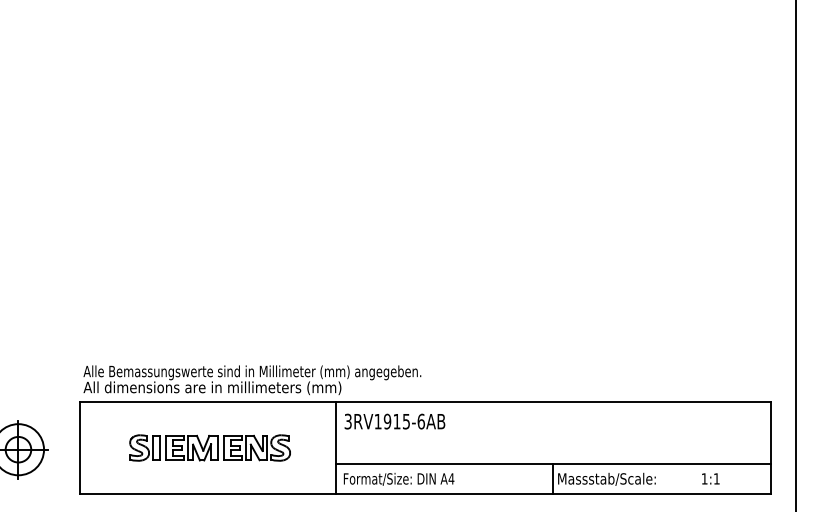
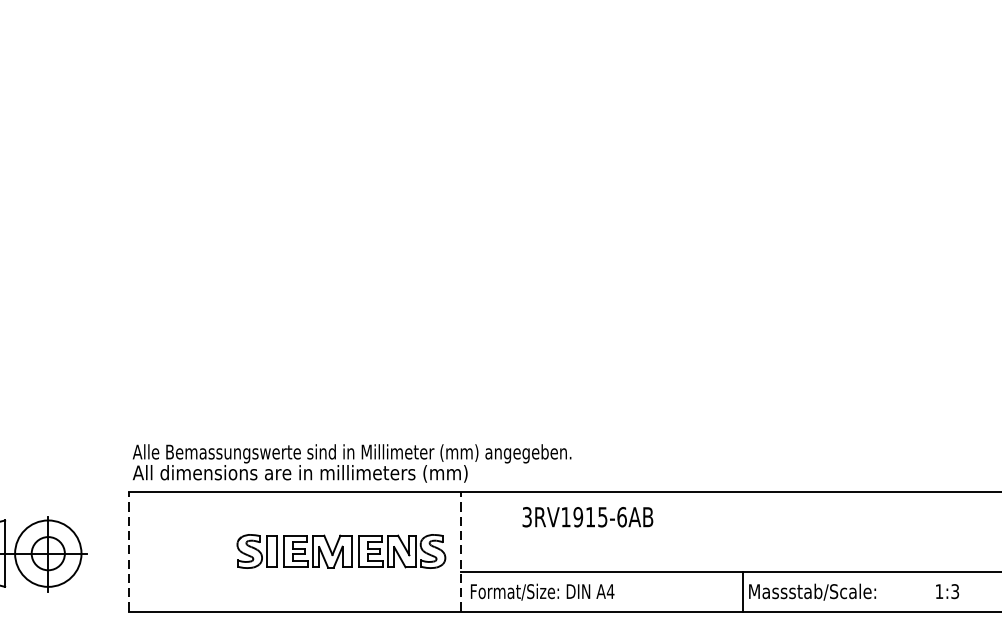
text: (394, 421) -> (587, 517), moved
line: (80, 447) -> (128, 550), solid -> dashed
part: (209, 447) -> (340, 550), moved
line: (336, 447) -> (461, 550), solid -> dashed
text: (716, 478) -> (954, 591), 1:1 -> 1:3

